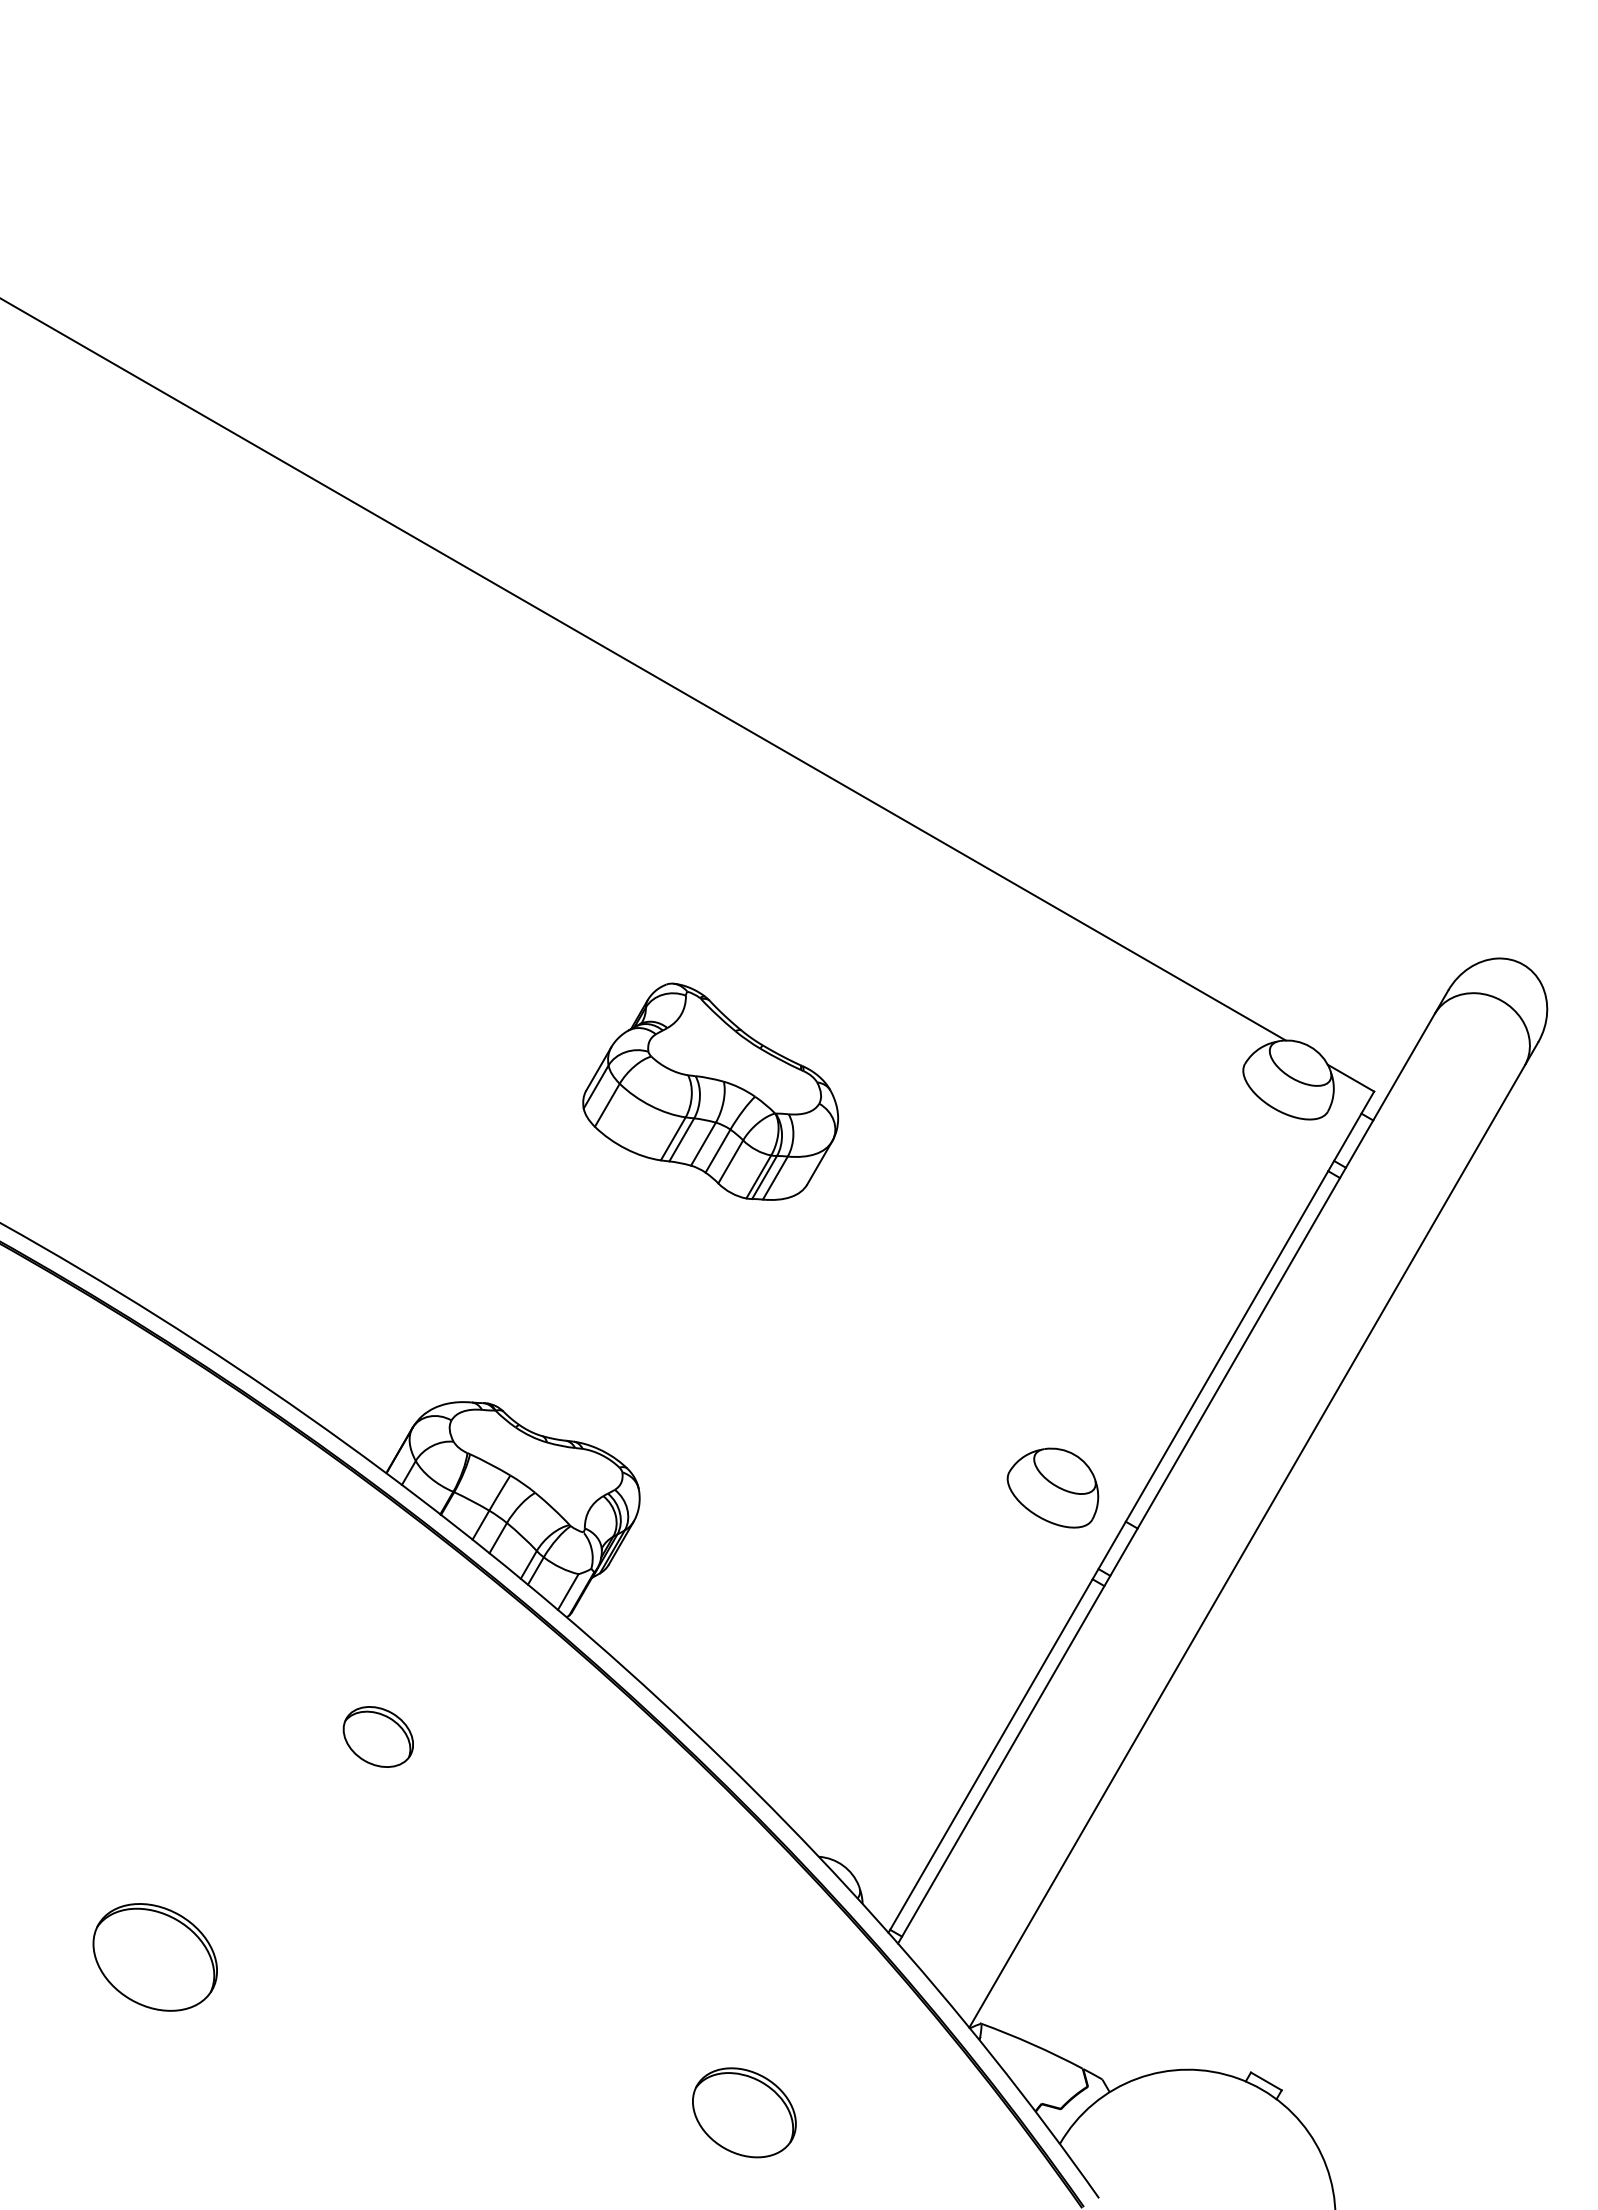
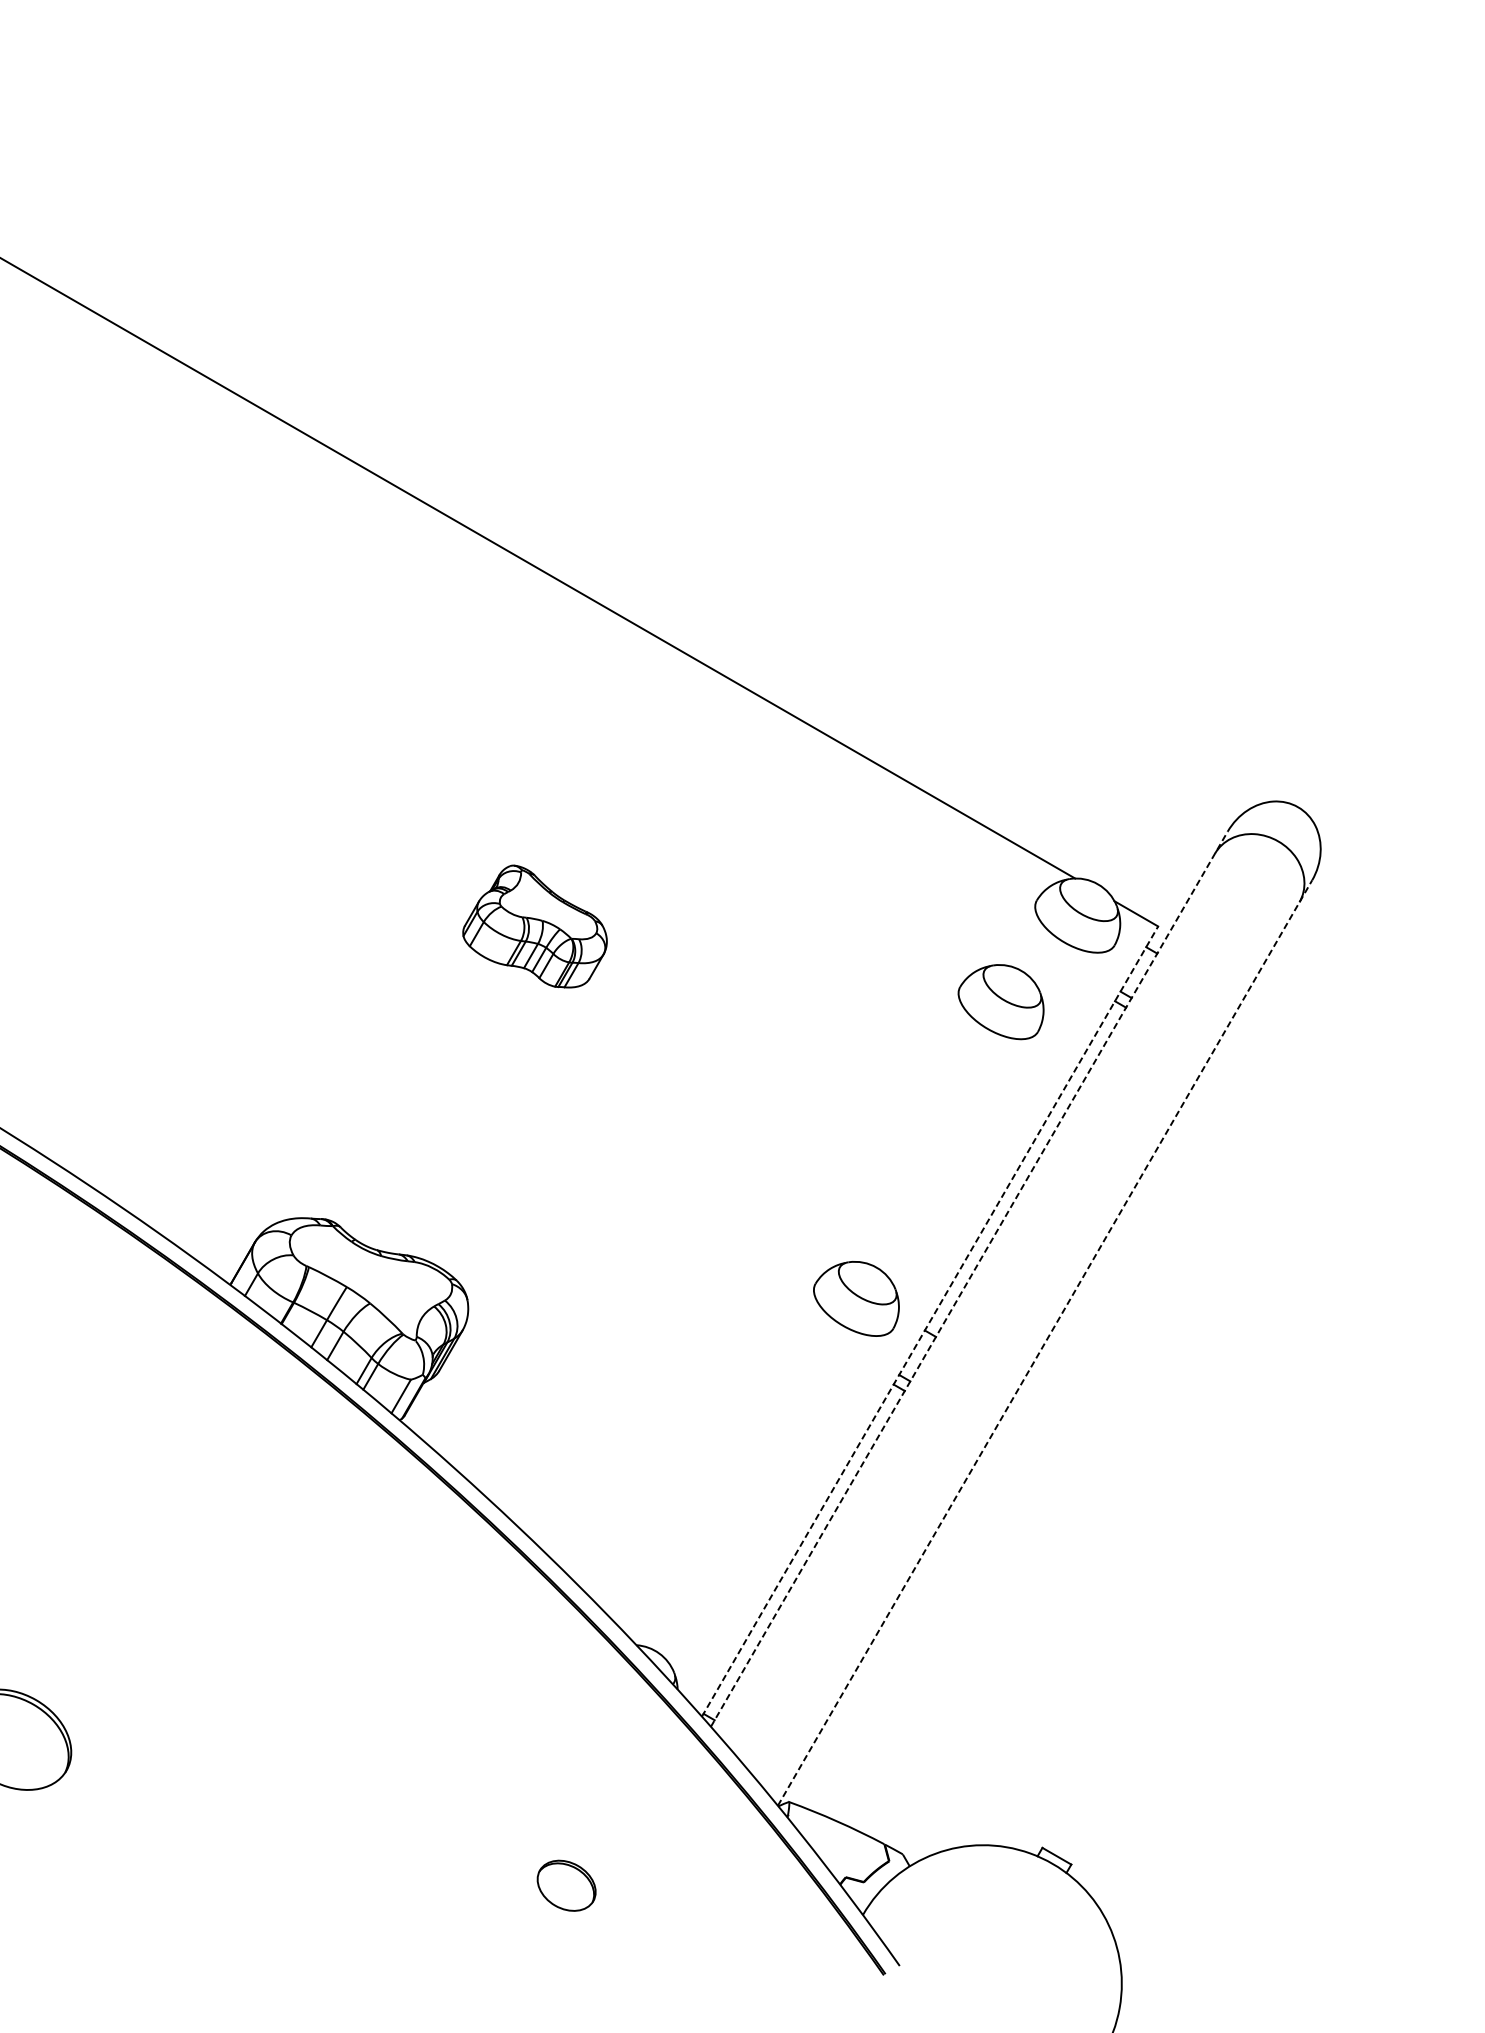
part: (710, 1091) -> (534, 926), size x0.6
part: (1206, 1171) -> (1000, 1001), added
line: (1173, 1466) -> (969, 1278), solid -> dashed
line: (1131, 1512) -> (930, 1321), solid -> dashed
line: (1253, 1535) -> (1044, 1343), solid -> dashed
part: (377, 1736) -> (221, 1532), removed
part: (744, 2112) -> (566, 1885), size x0.6

